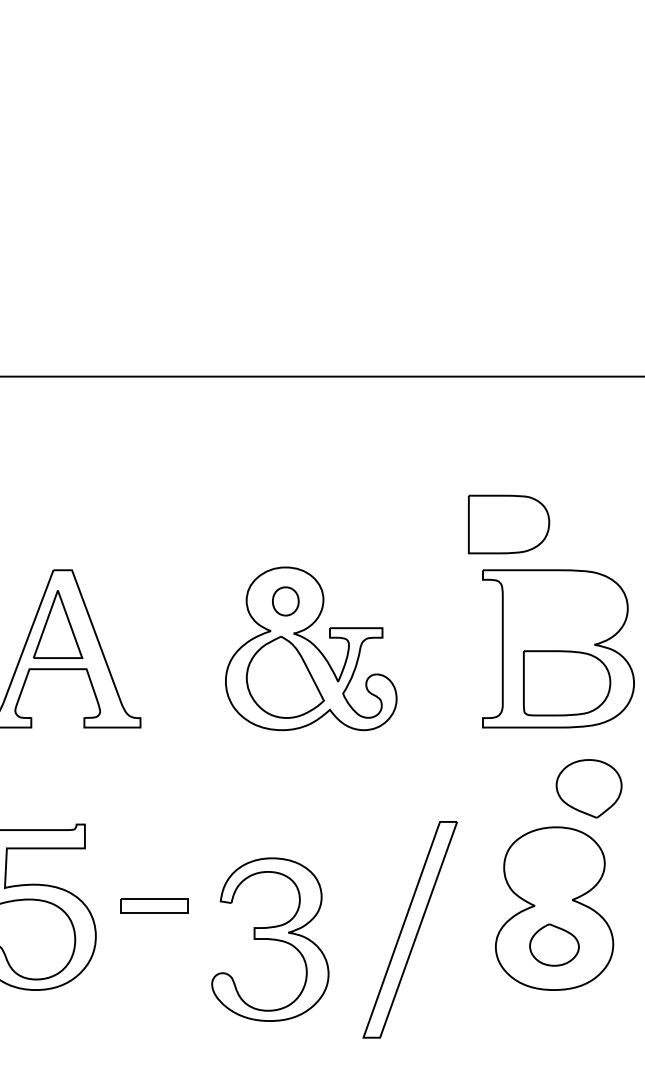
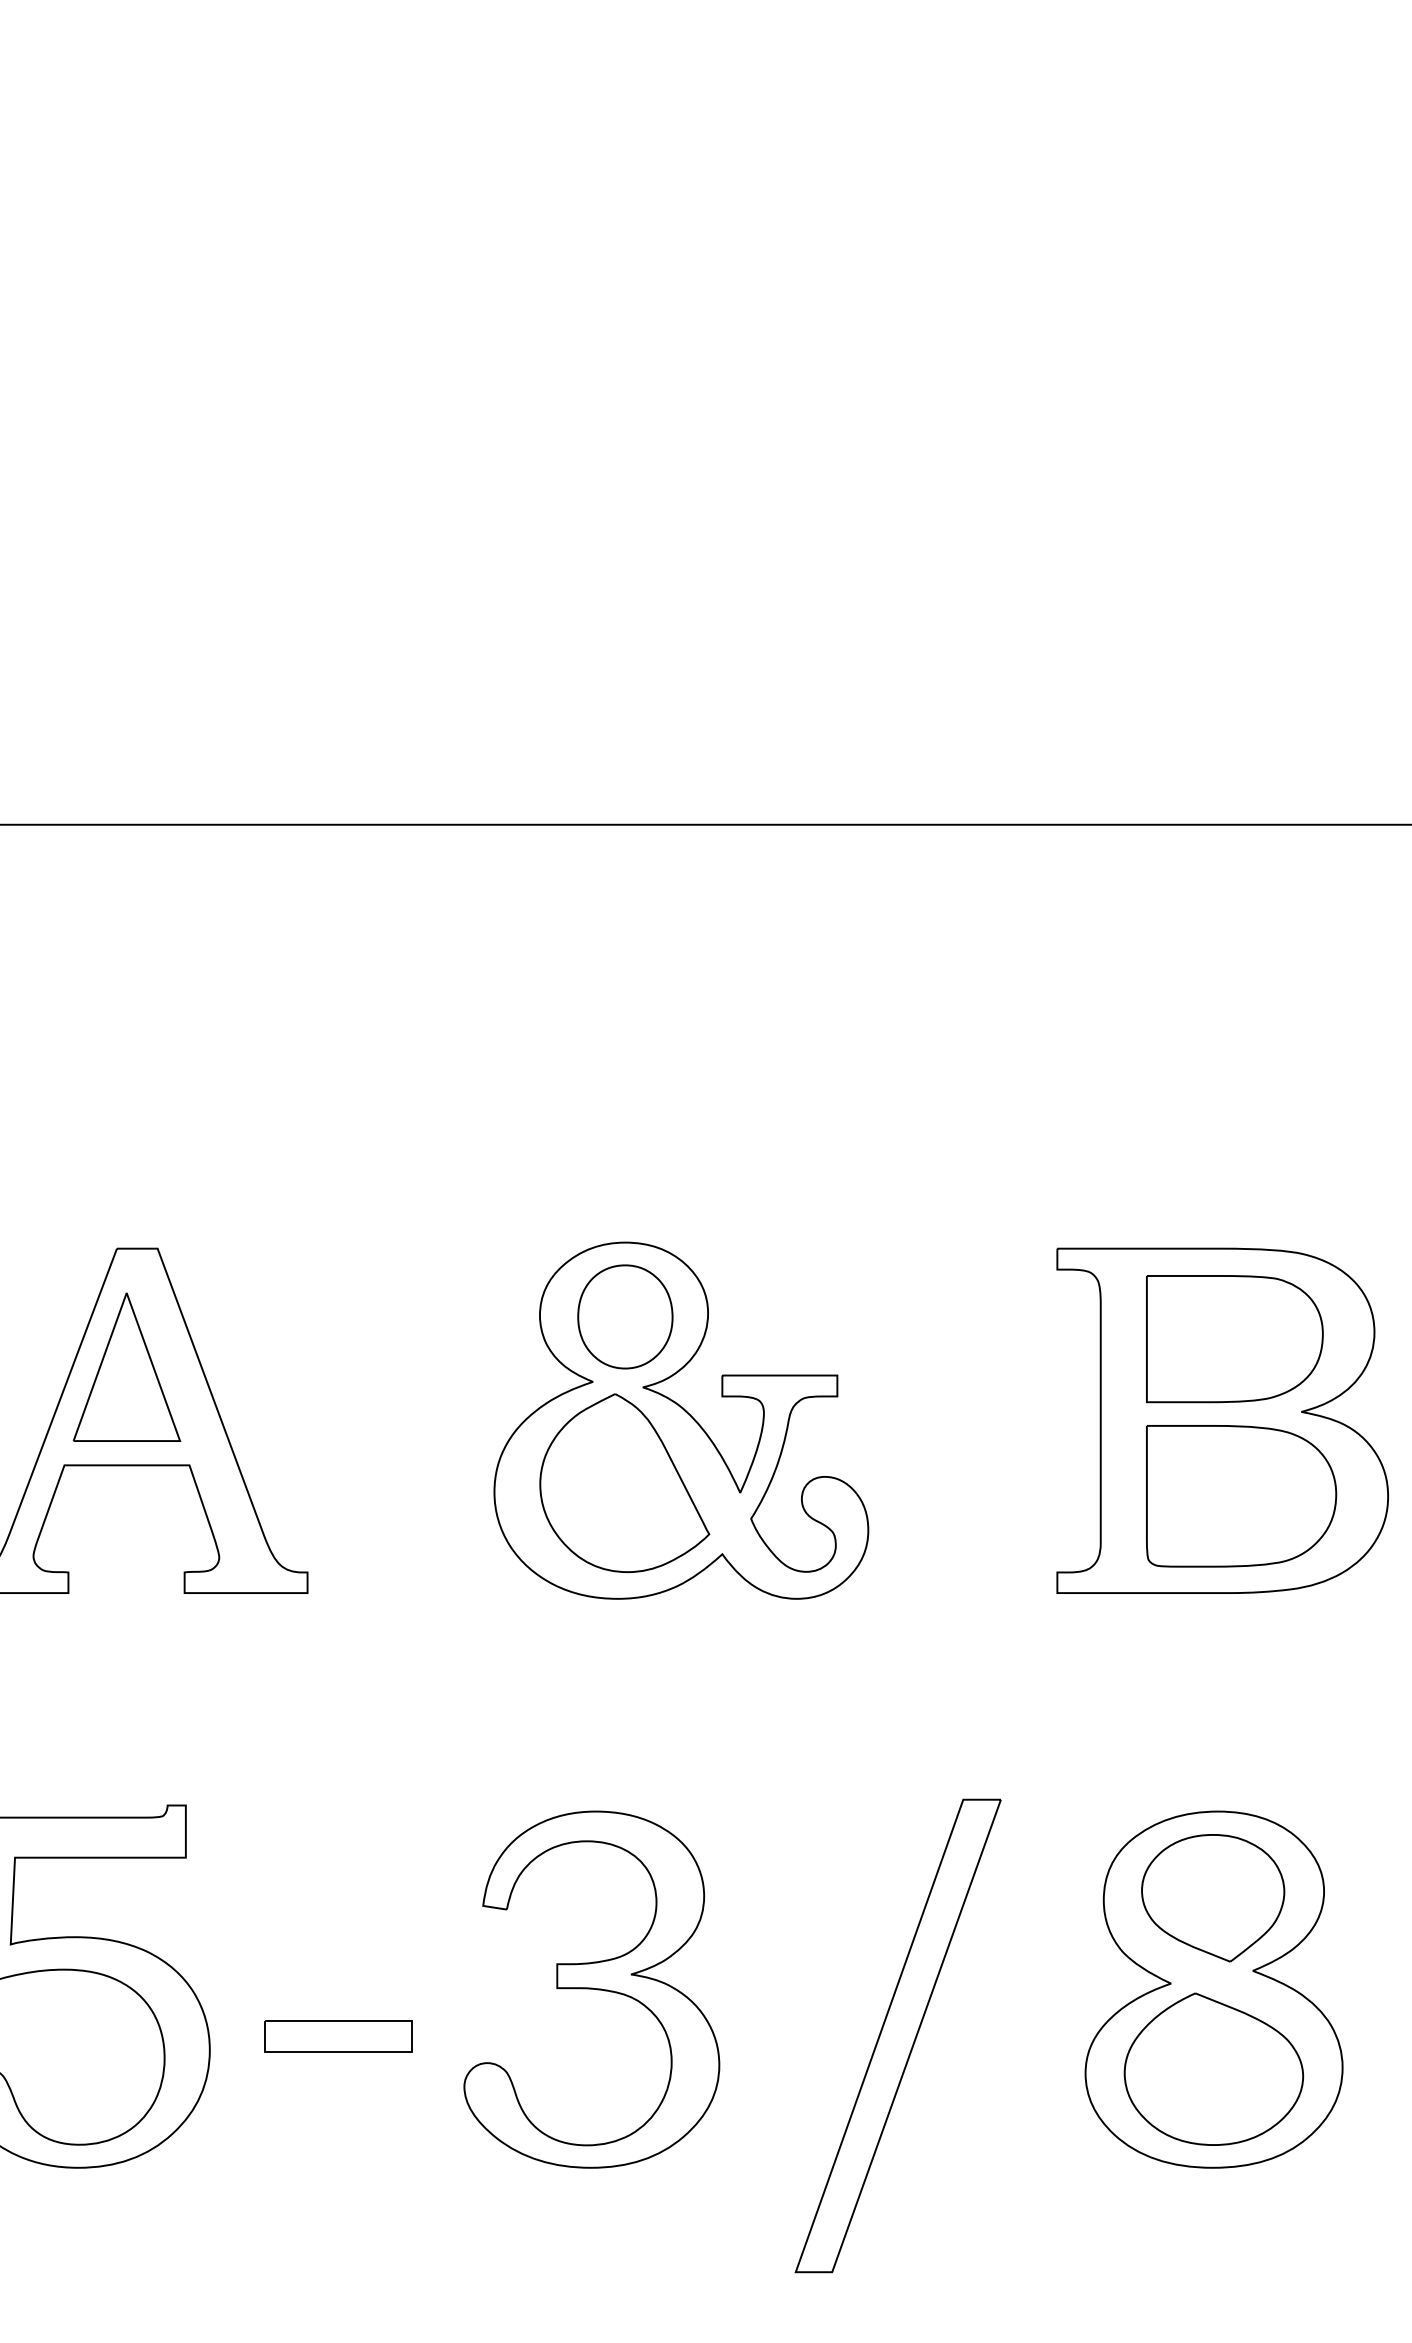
part: (509, 524) -> (1235, 1338), moved
part: (285, 601) -> (624, 1317), size x1.67
part: (588, 788) -> (1211, 1897), moved
part: (154, 905) -> (338, 2035), moved
part: (270, 939) -> (592, 1989), moved
part: (554, 944) -> (1213, 2068), size x1.67

